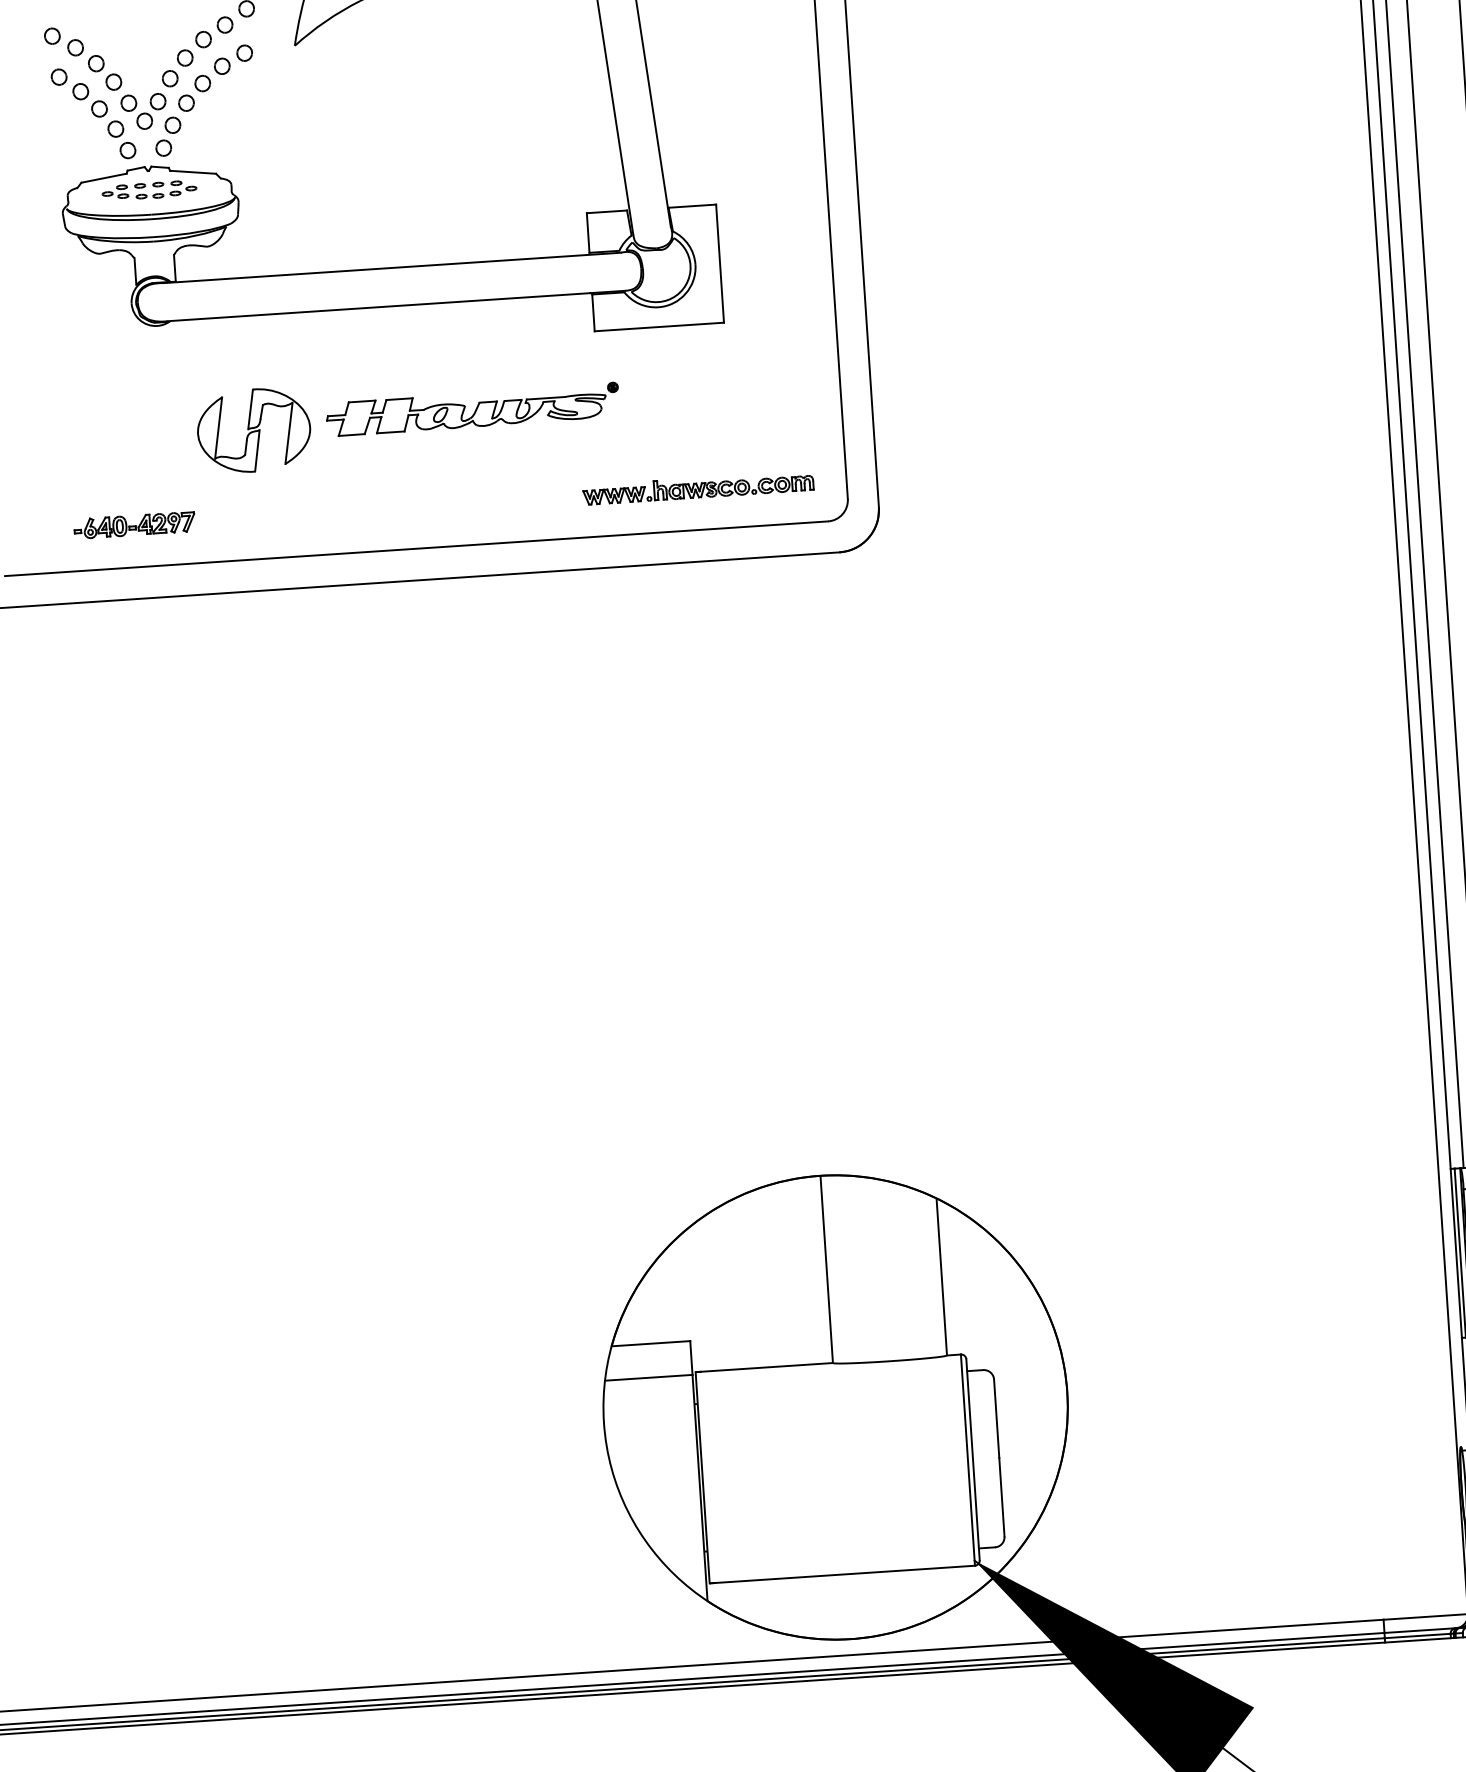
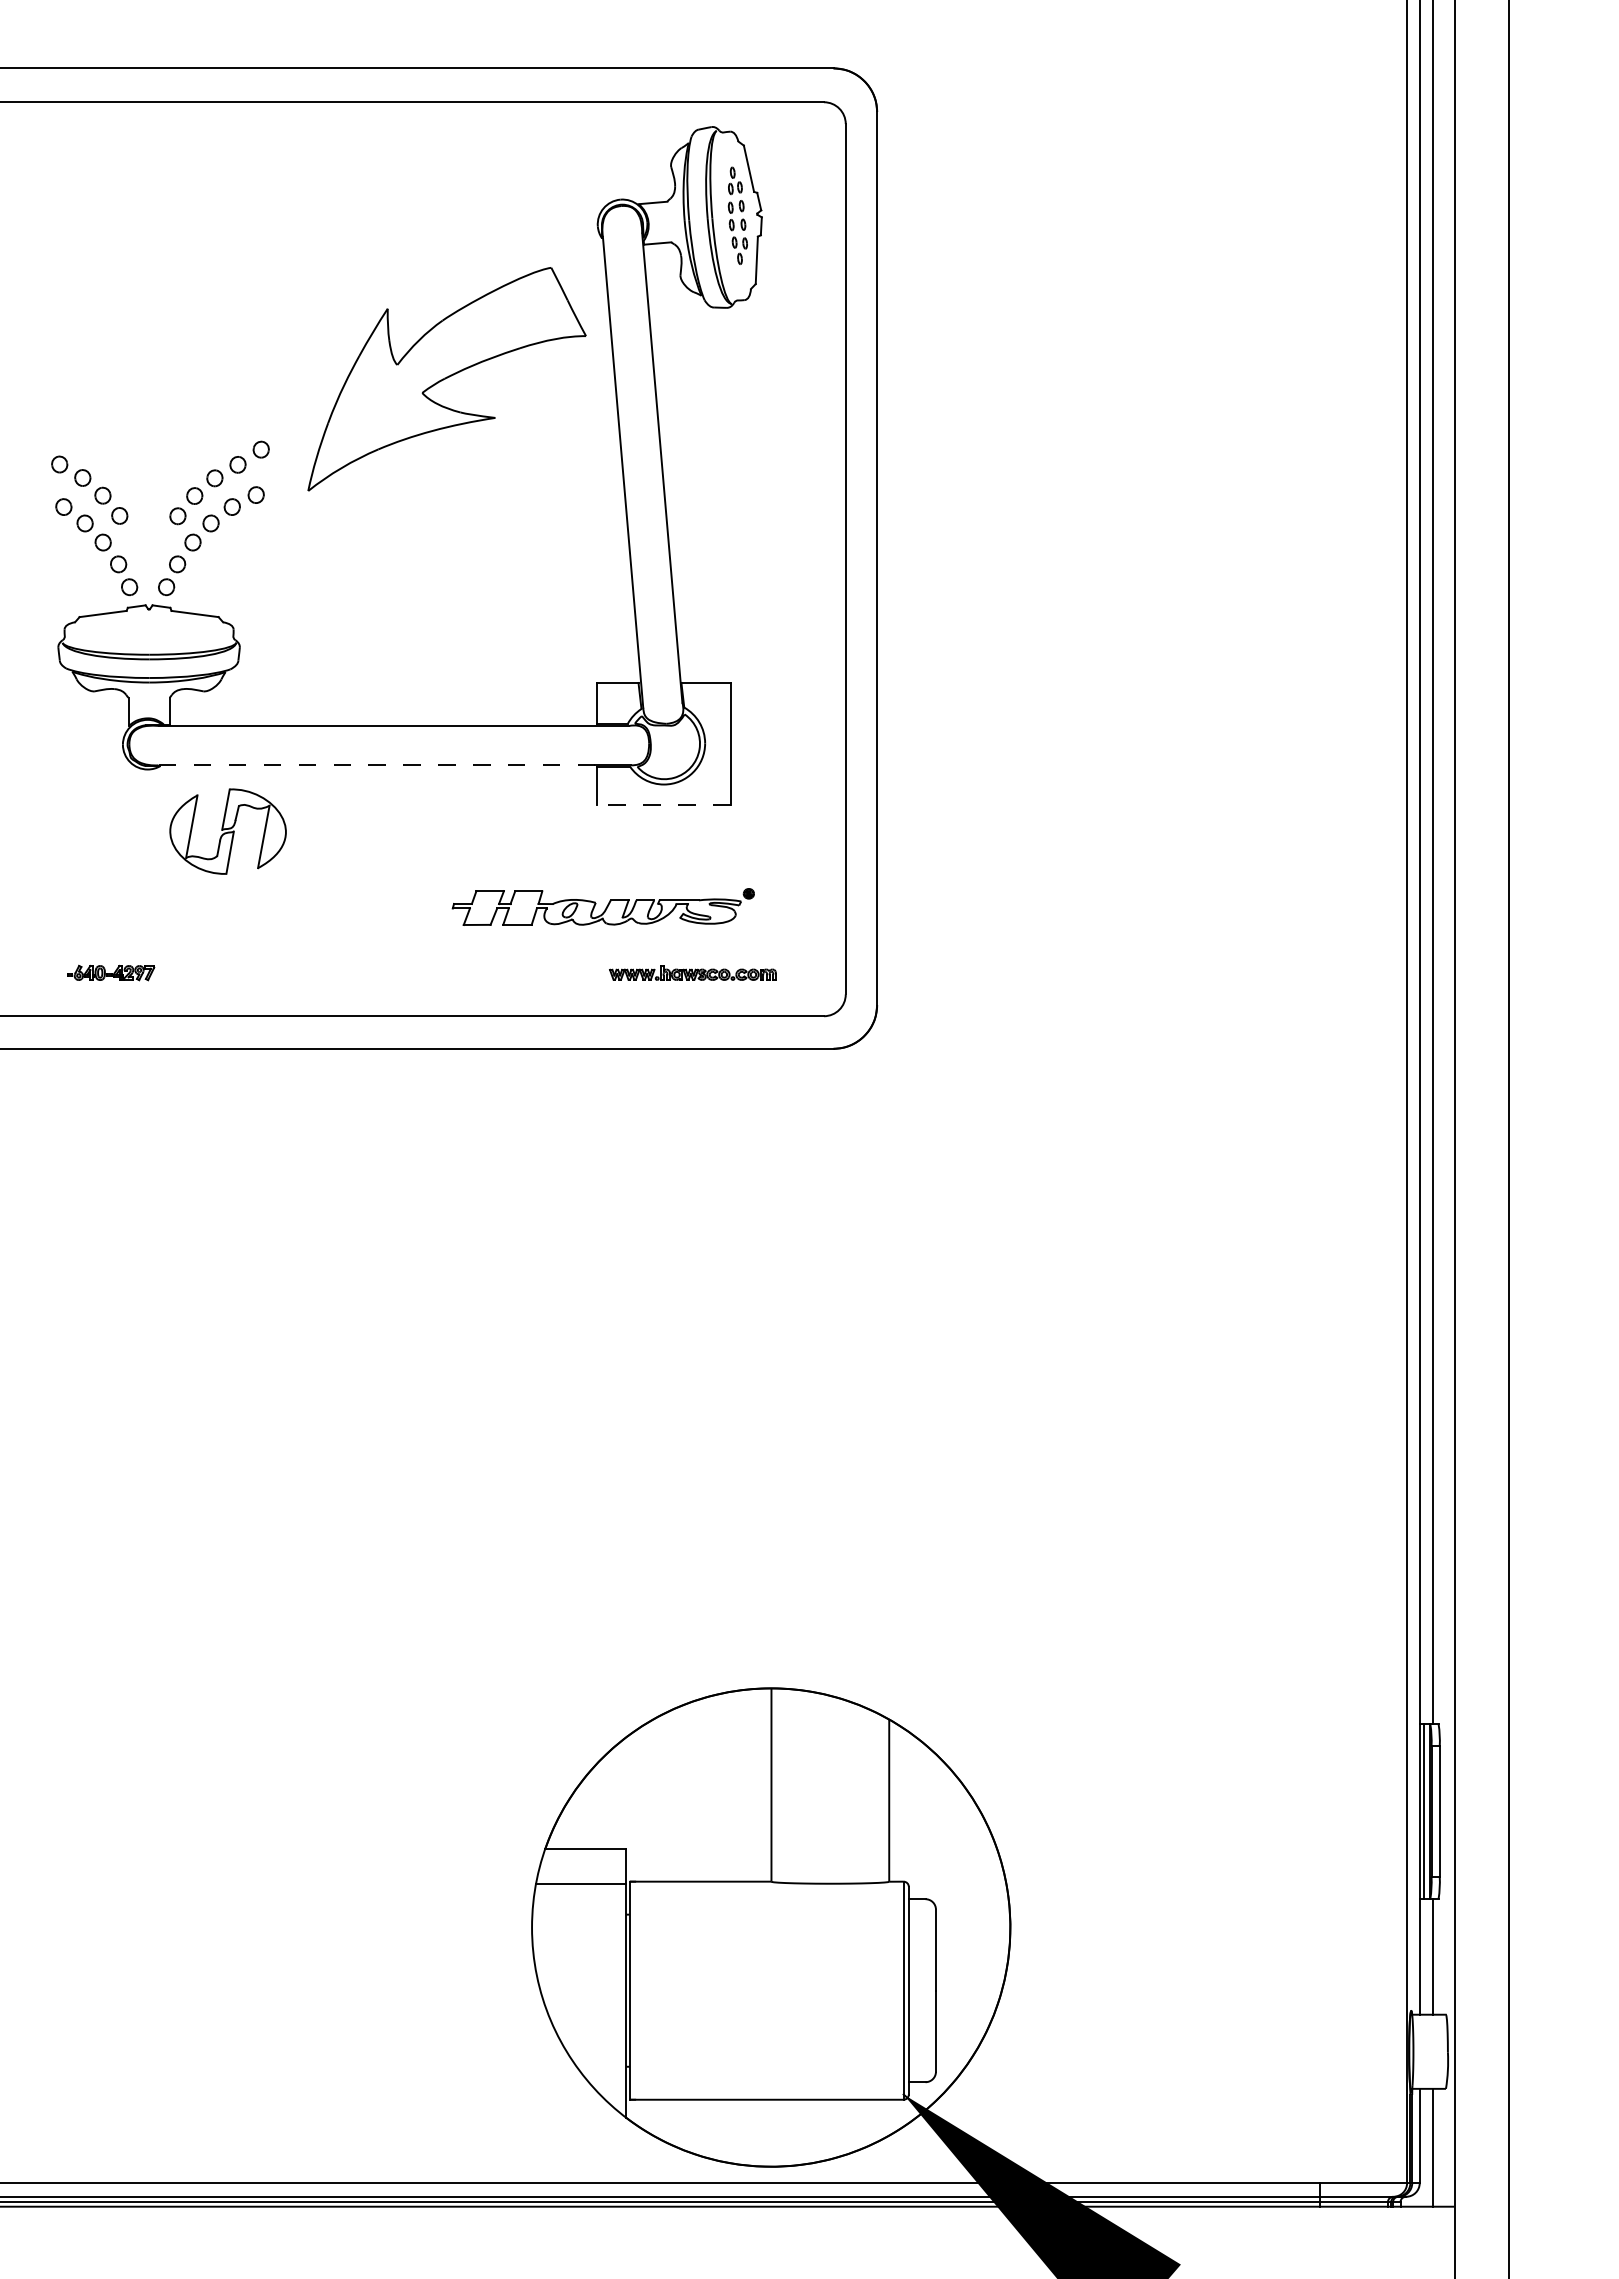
part: (143, 111) -> (148, 548), removed
part: (148, 190) -> (148, 629), removed
line: (378, 307) -> (376, 765), solid -> dashed
line: (659, 326) -> (663, 804), solid -> dashed
part: (471, 409) -> (602, 906), moved
part: (253, 430) -> (227, 831), moved
part: (697, 487) -> (692, 972), size x0.7
part: (134, 524) -> (110, 972), size x0.7

